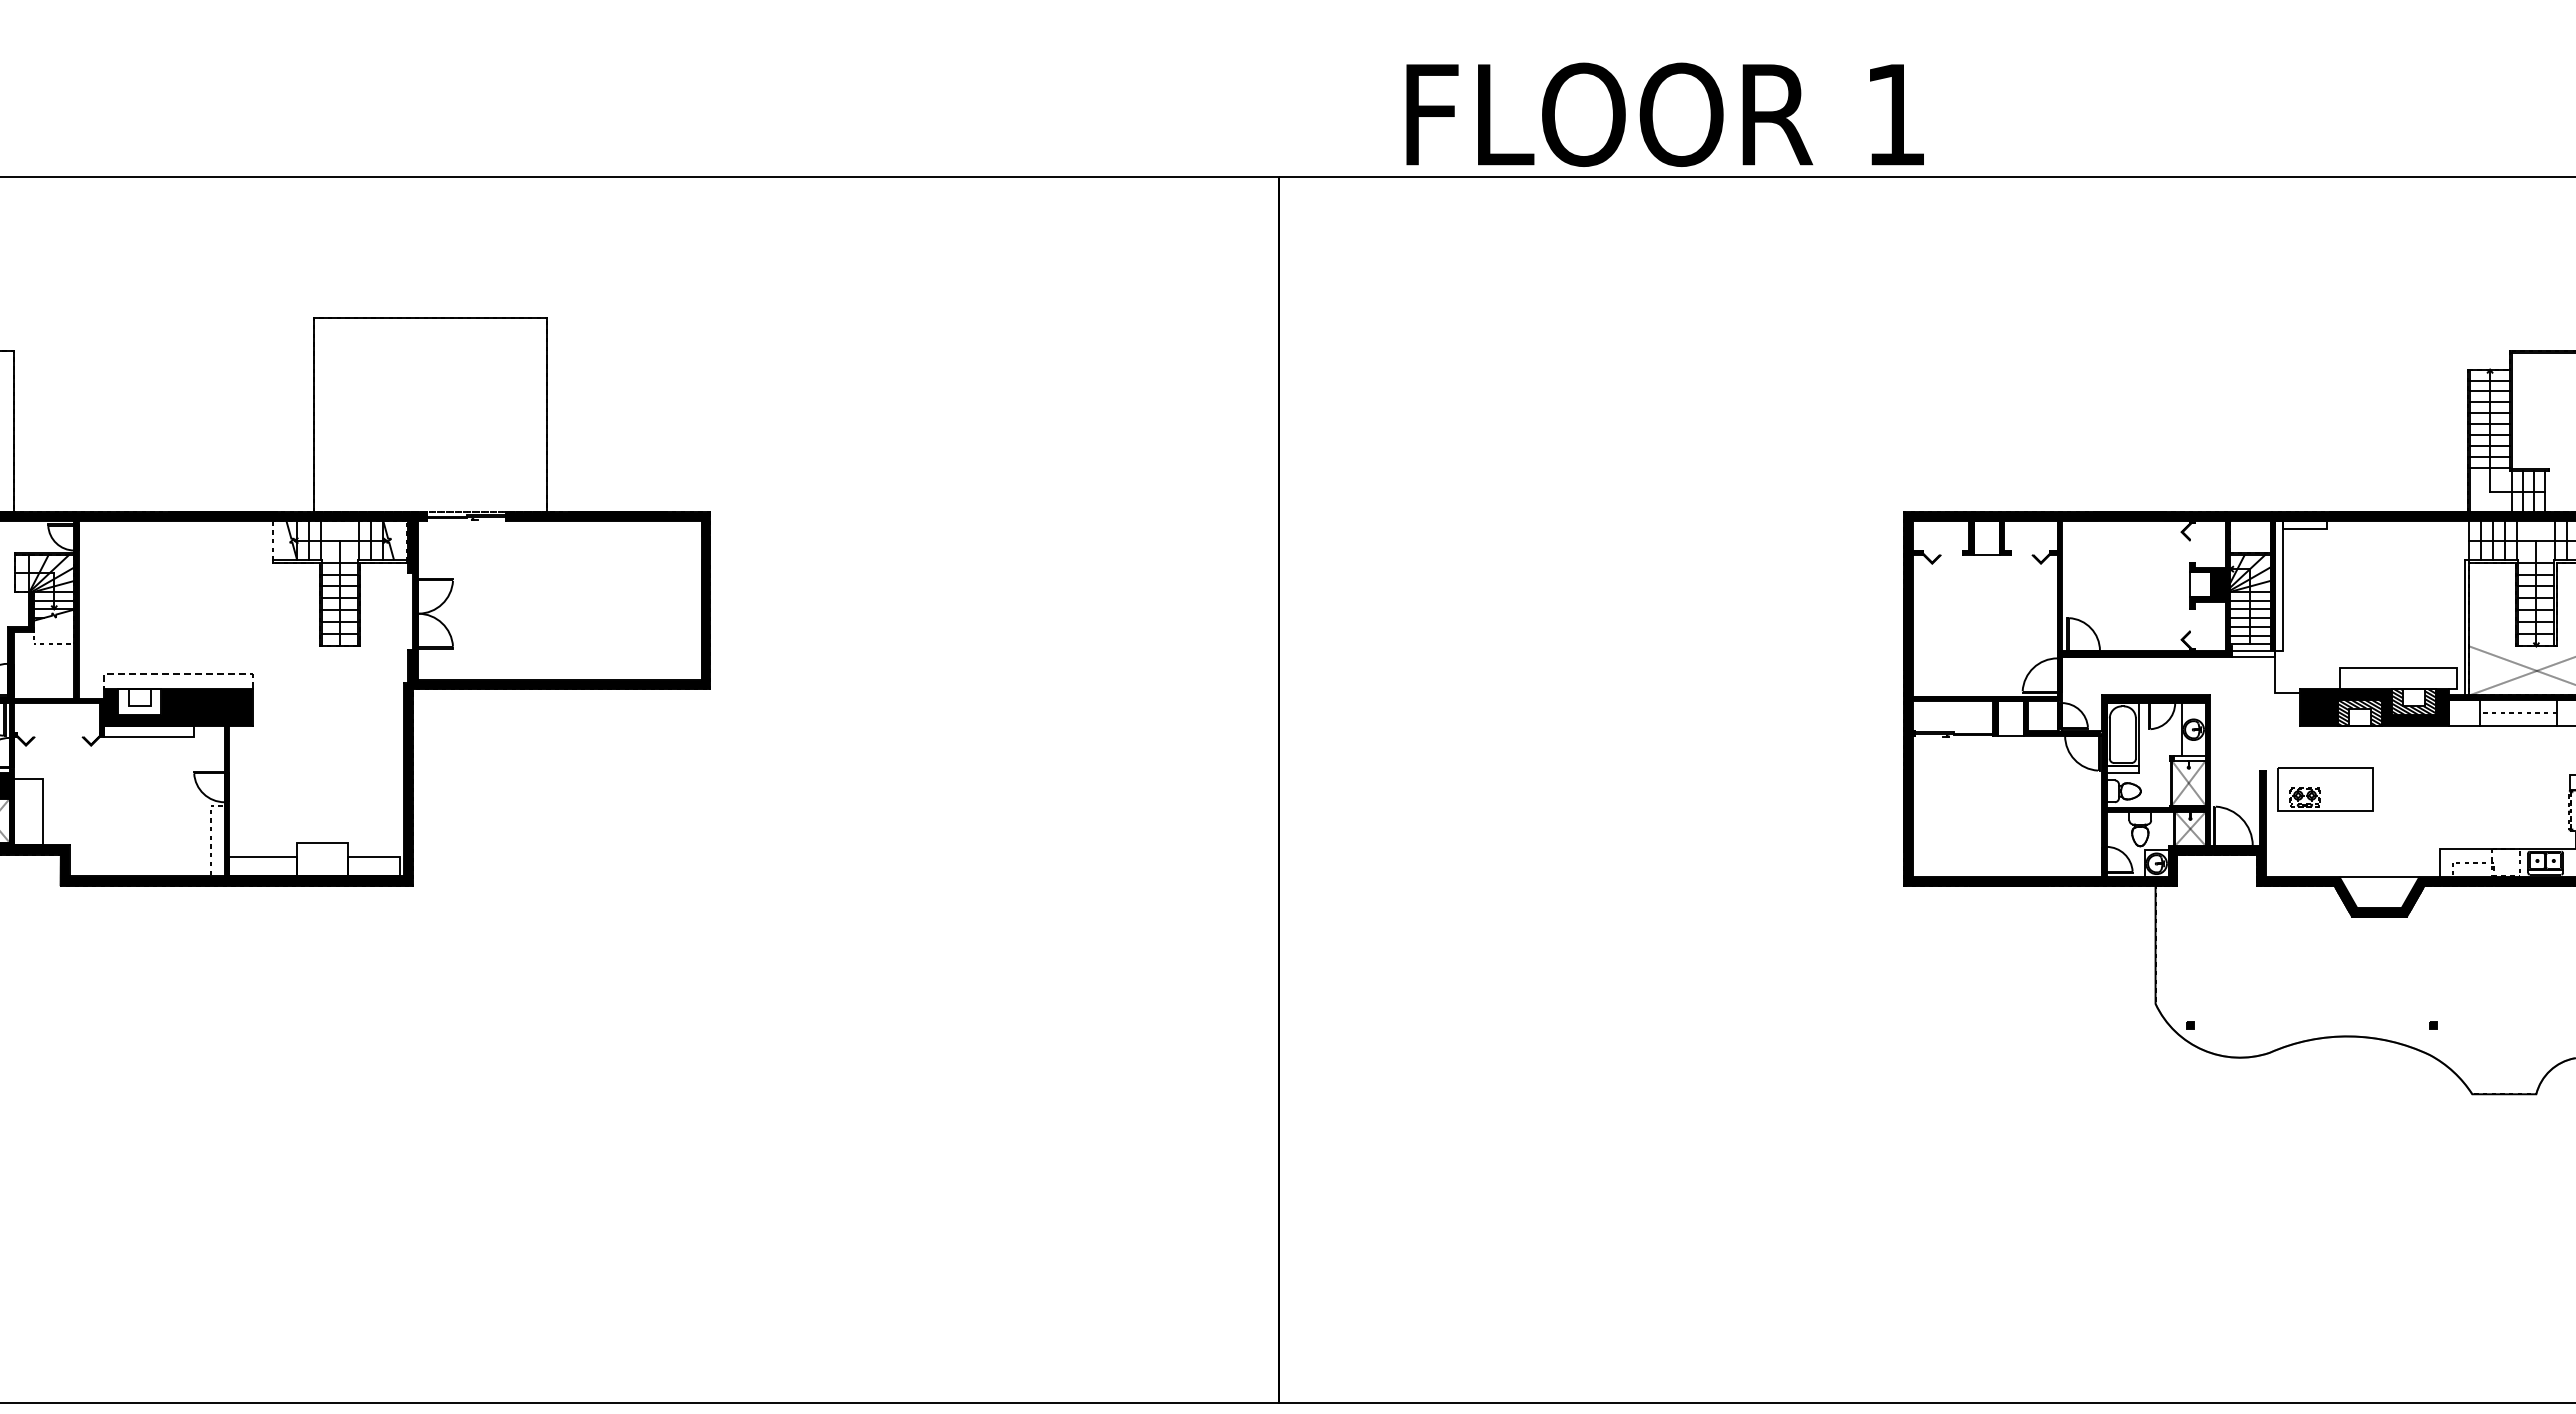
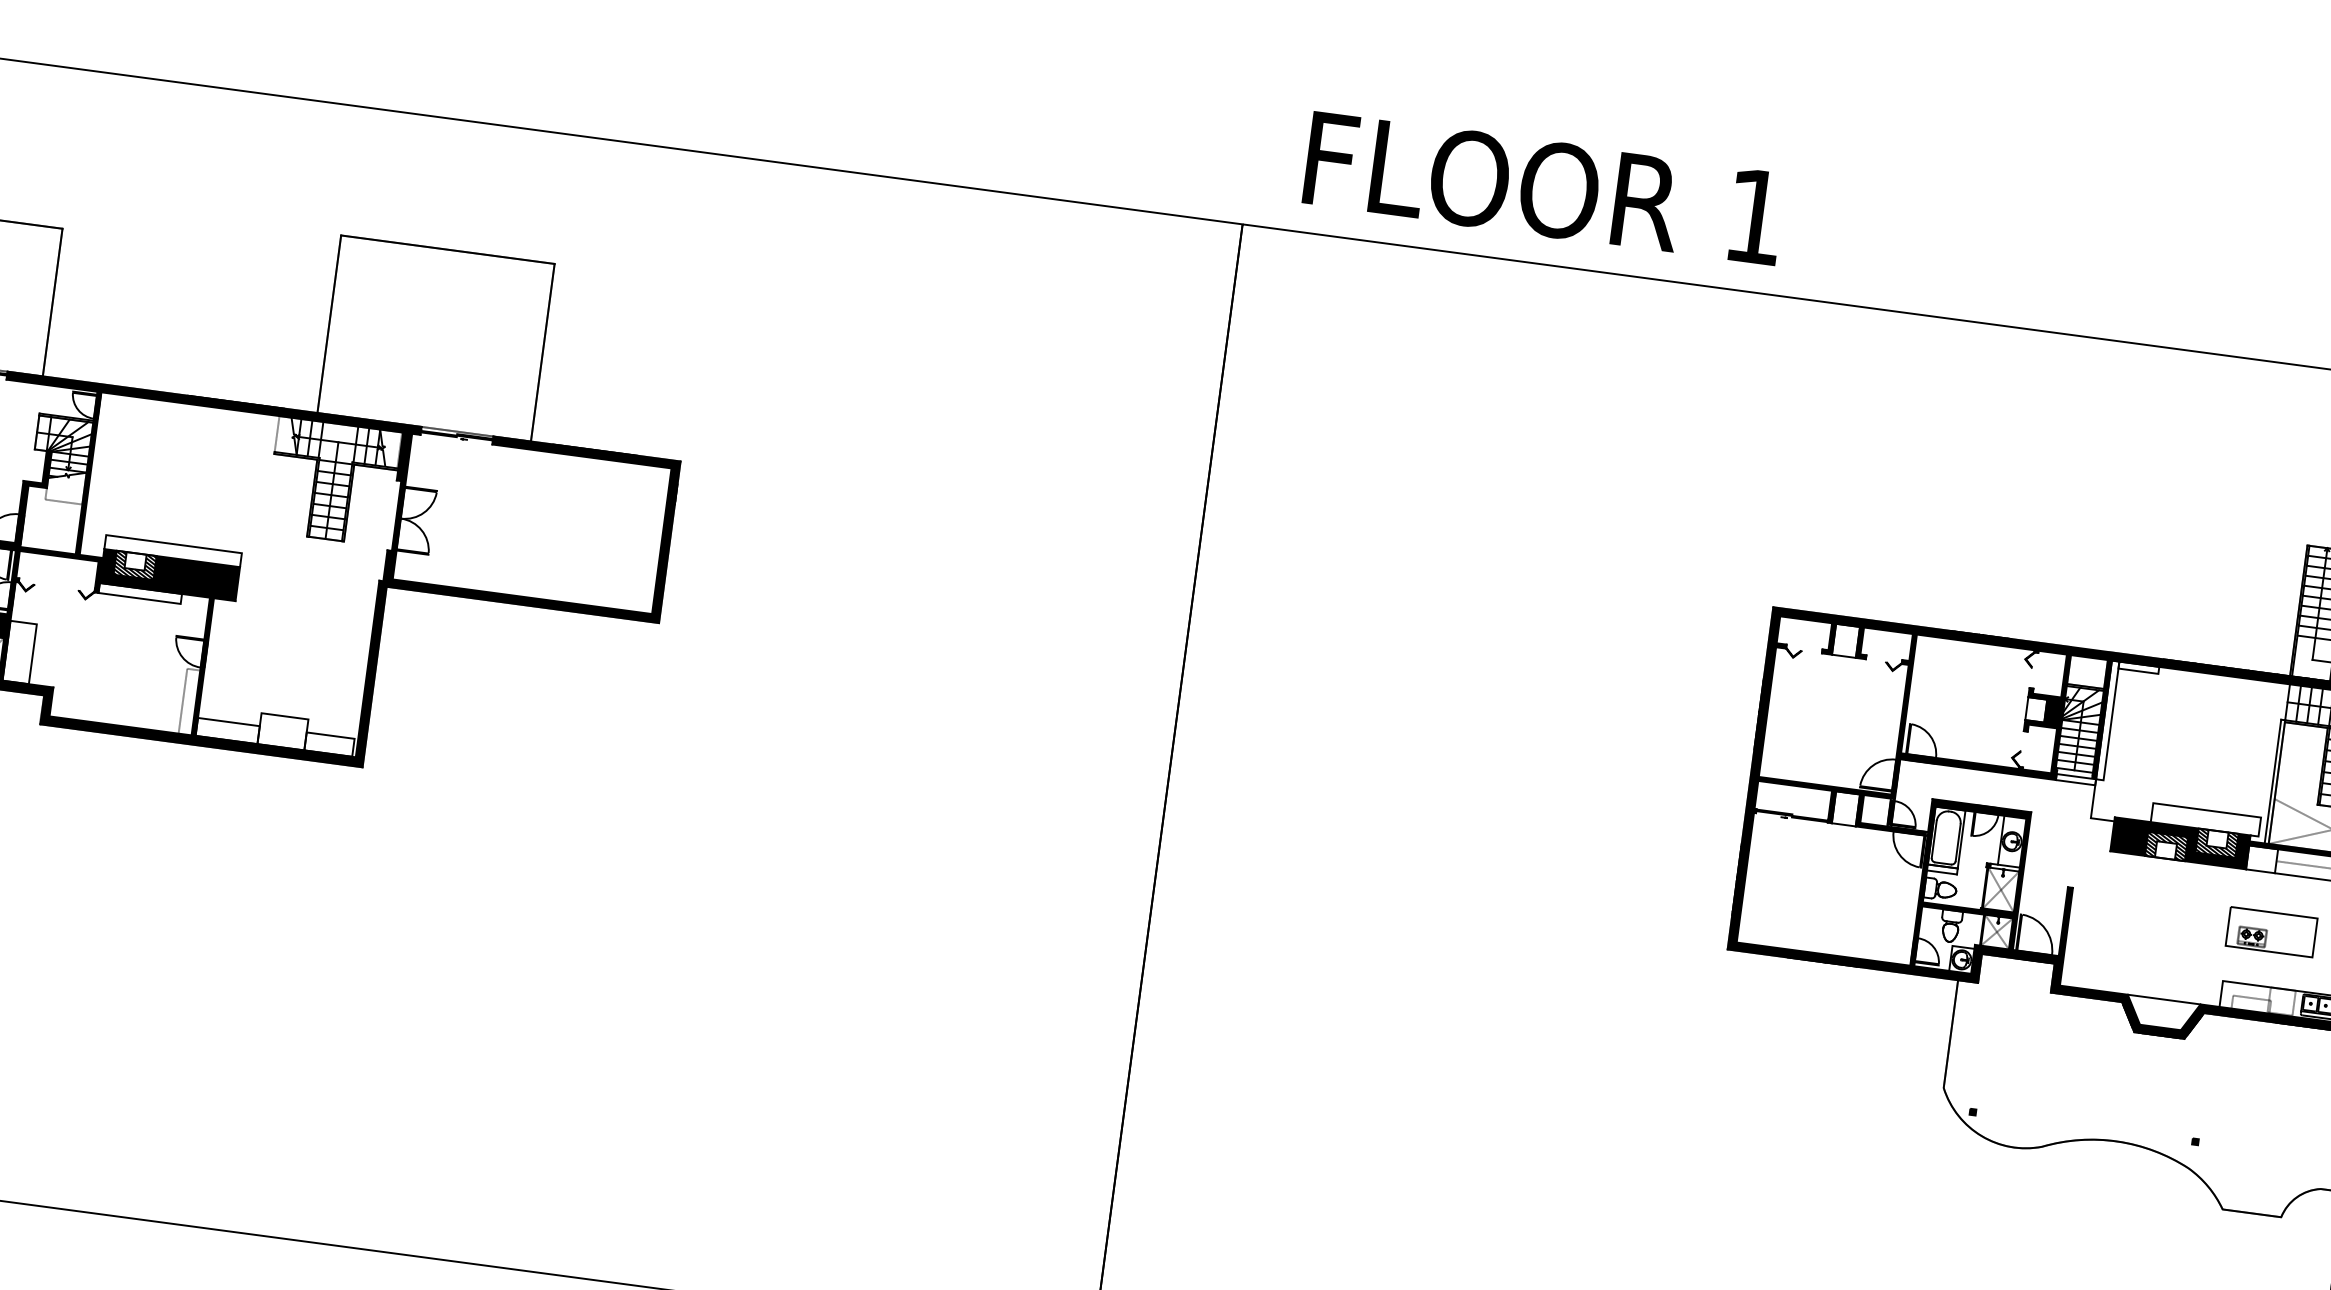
text: (1664, 114) -> (1543, 188), moved
line: (177, 673) -> (173, 543), dashed -> solid
hatch: (139, 701) -> (134, 564), added
part: (2325, 789) -> (2271, 932), moved

